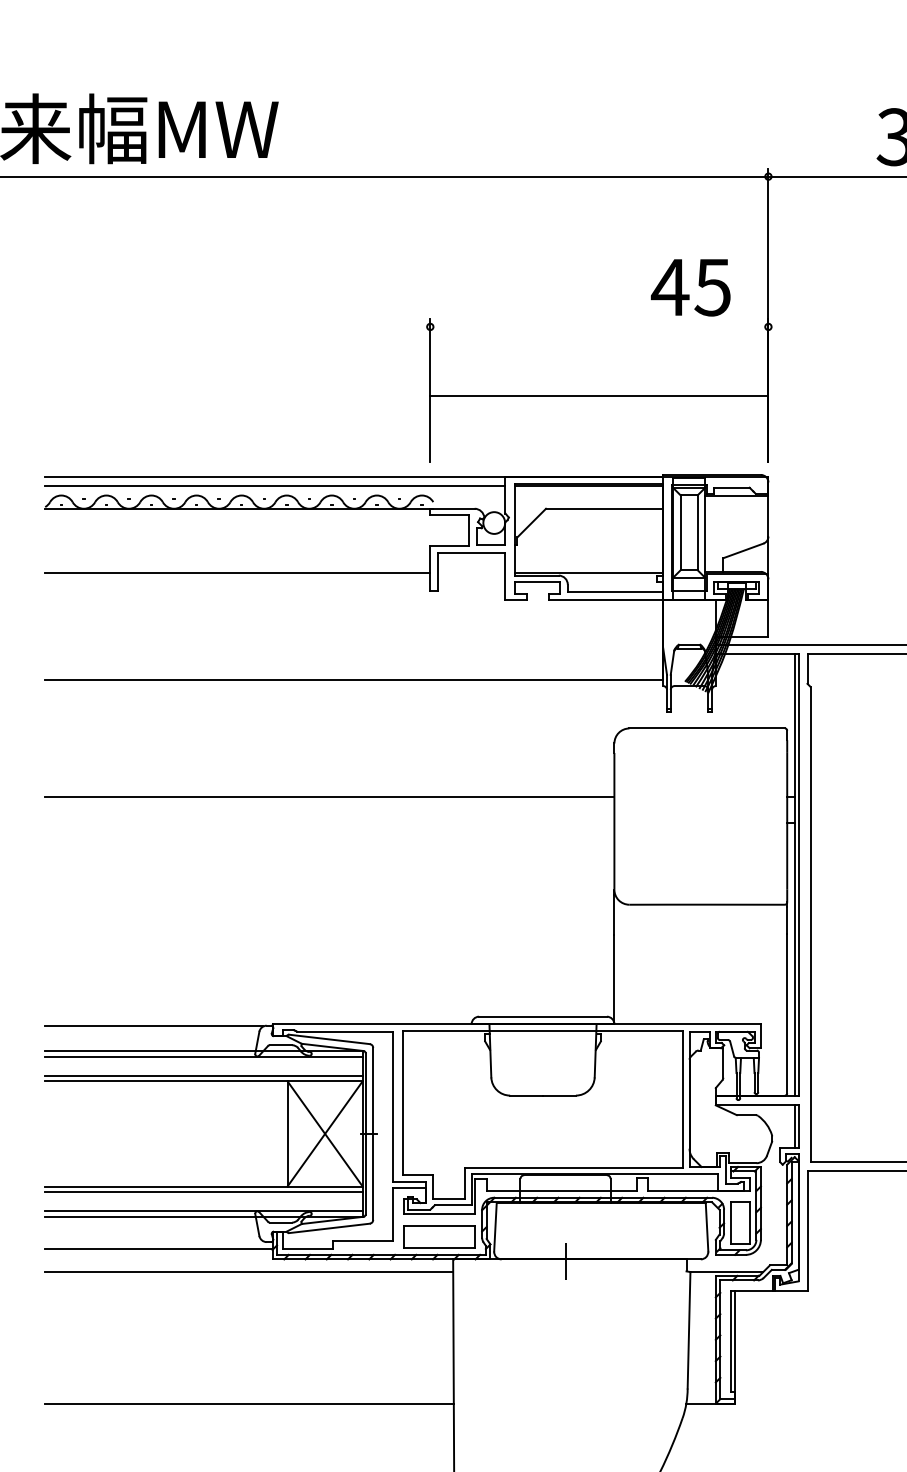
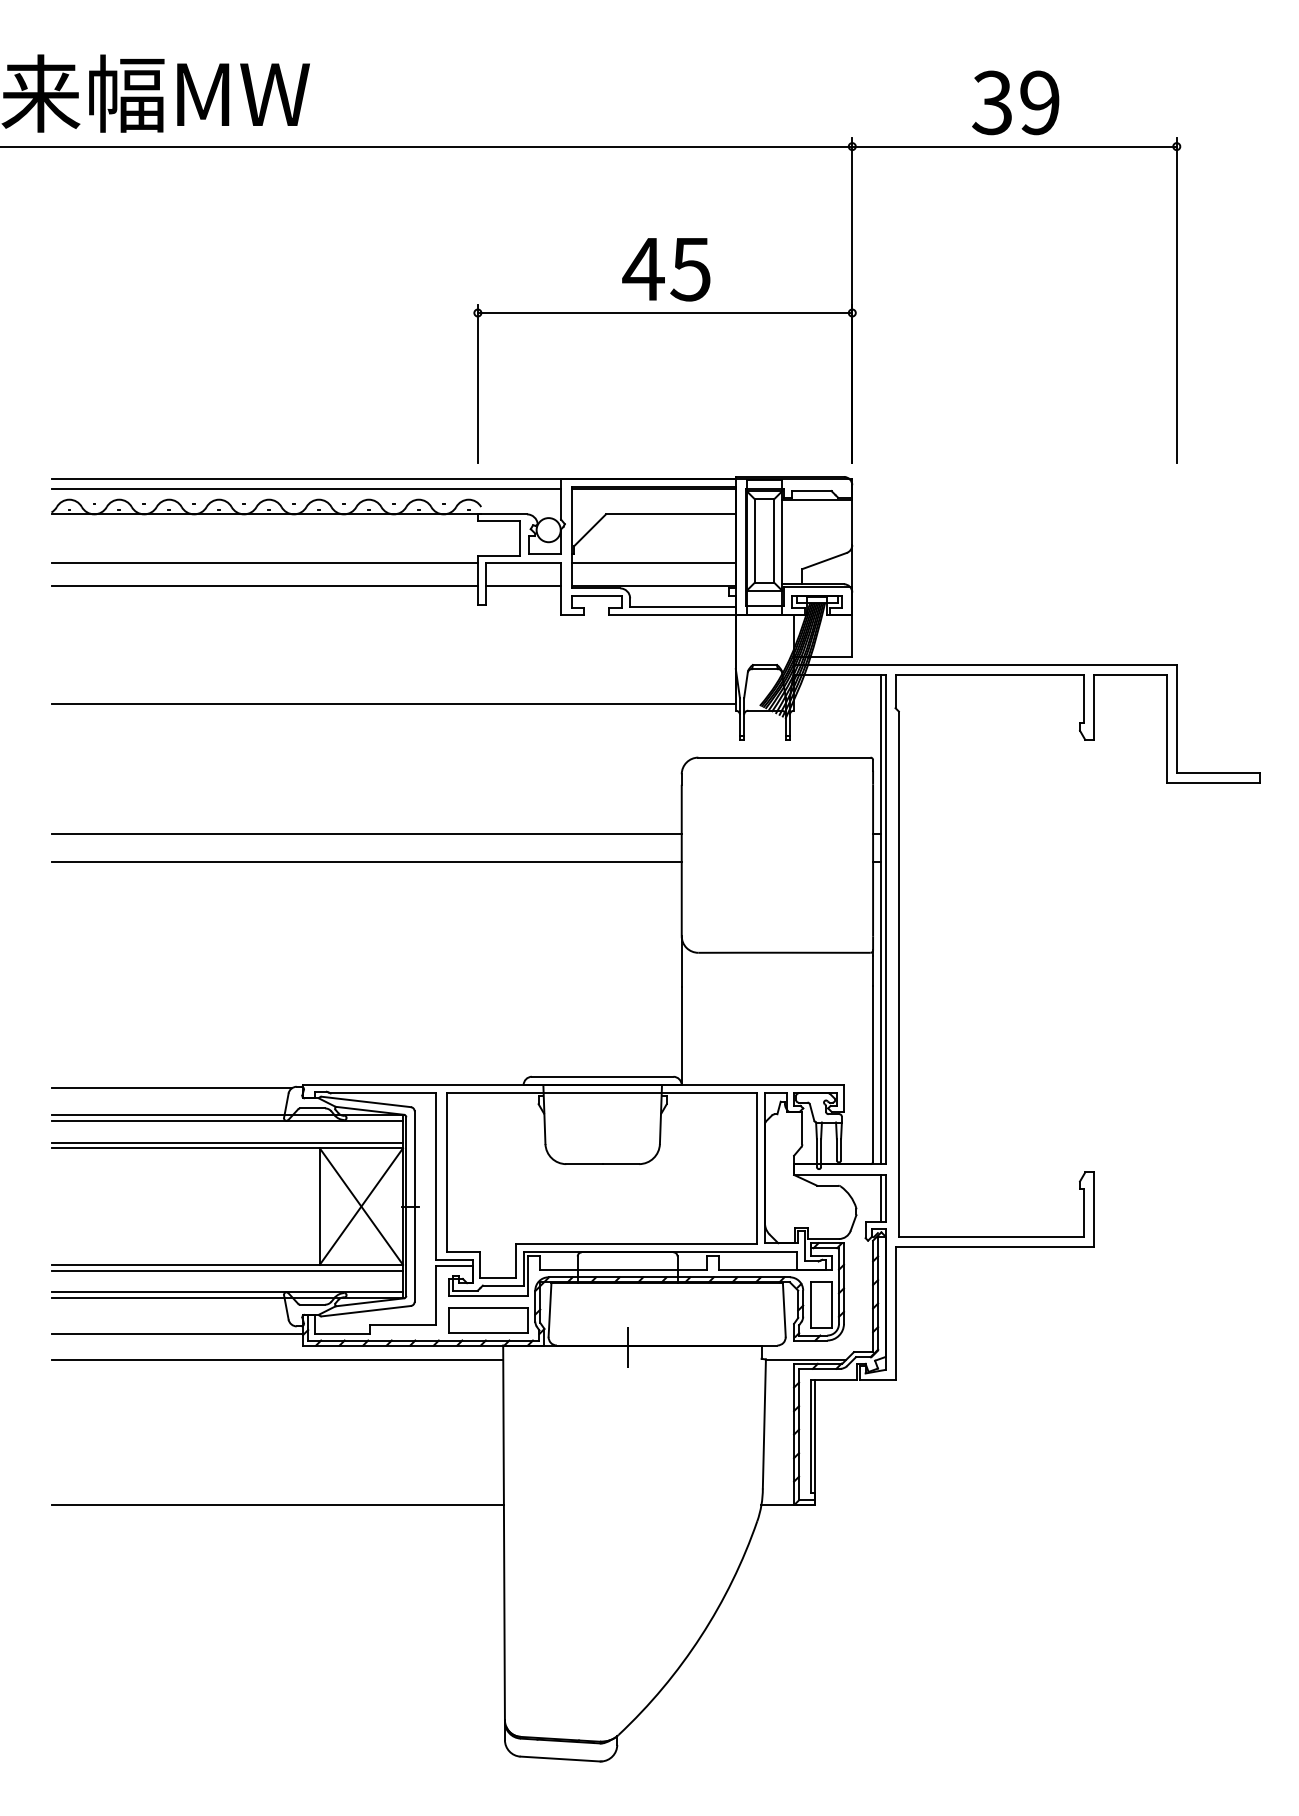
text: (690, 287) -> (666, 269), moved
line: (598, 396) -> (664, 313), moved
line: (237, 553) -> (264, 563), added
line: (588, 553) -> (653, 563), added
line: (471, 573) -> (523, 585), added
line: (329, 823) -> (366, 862), added

